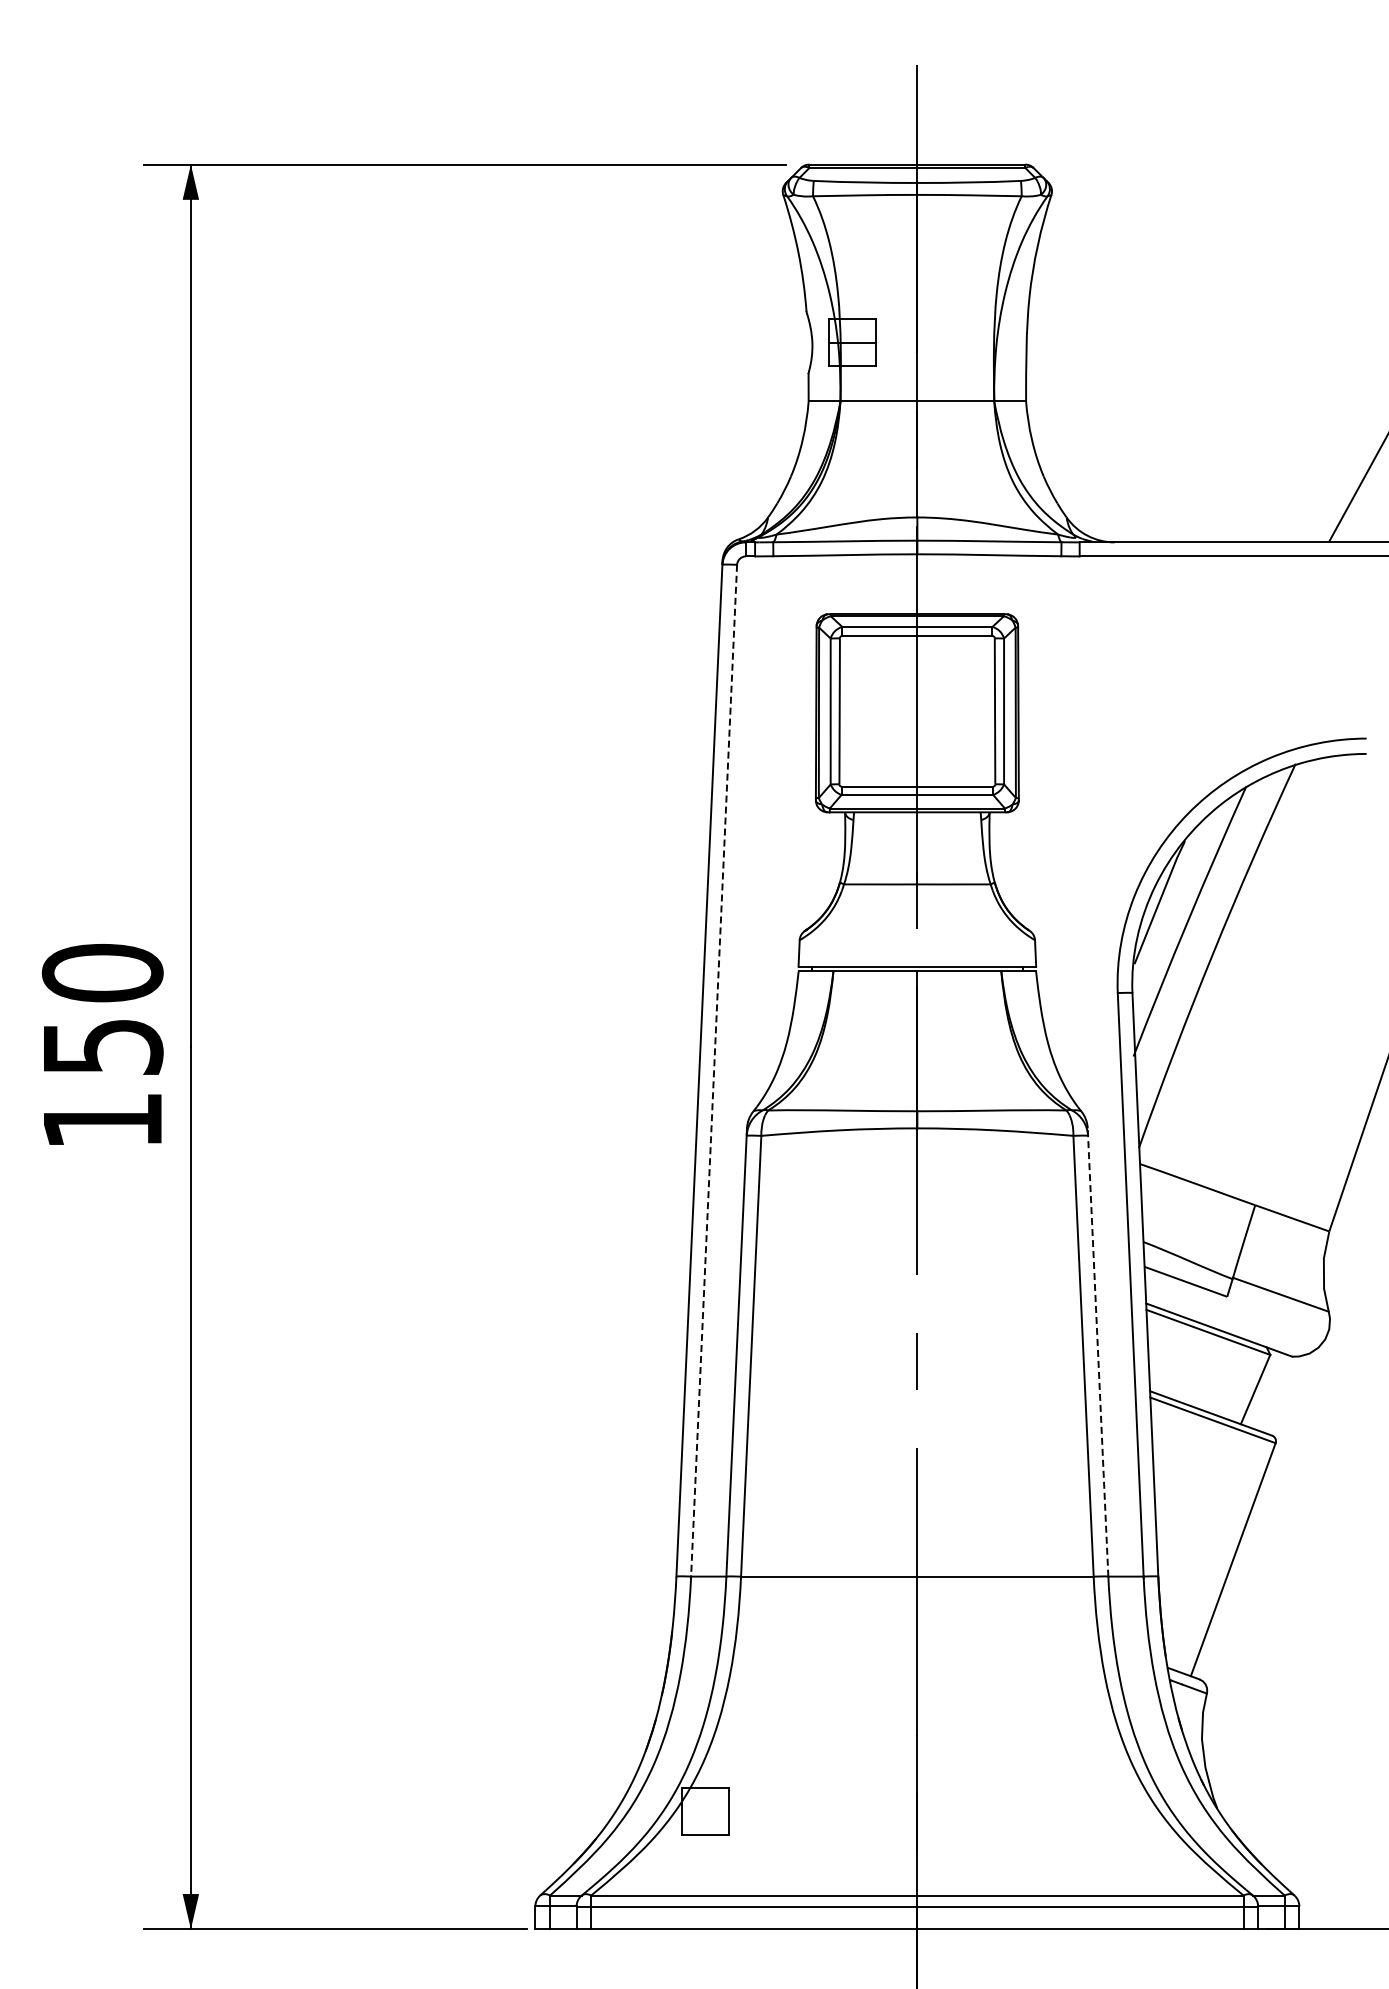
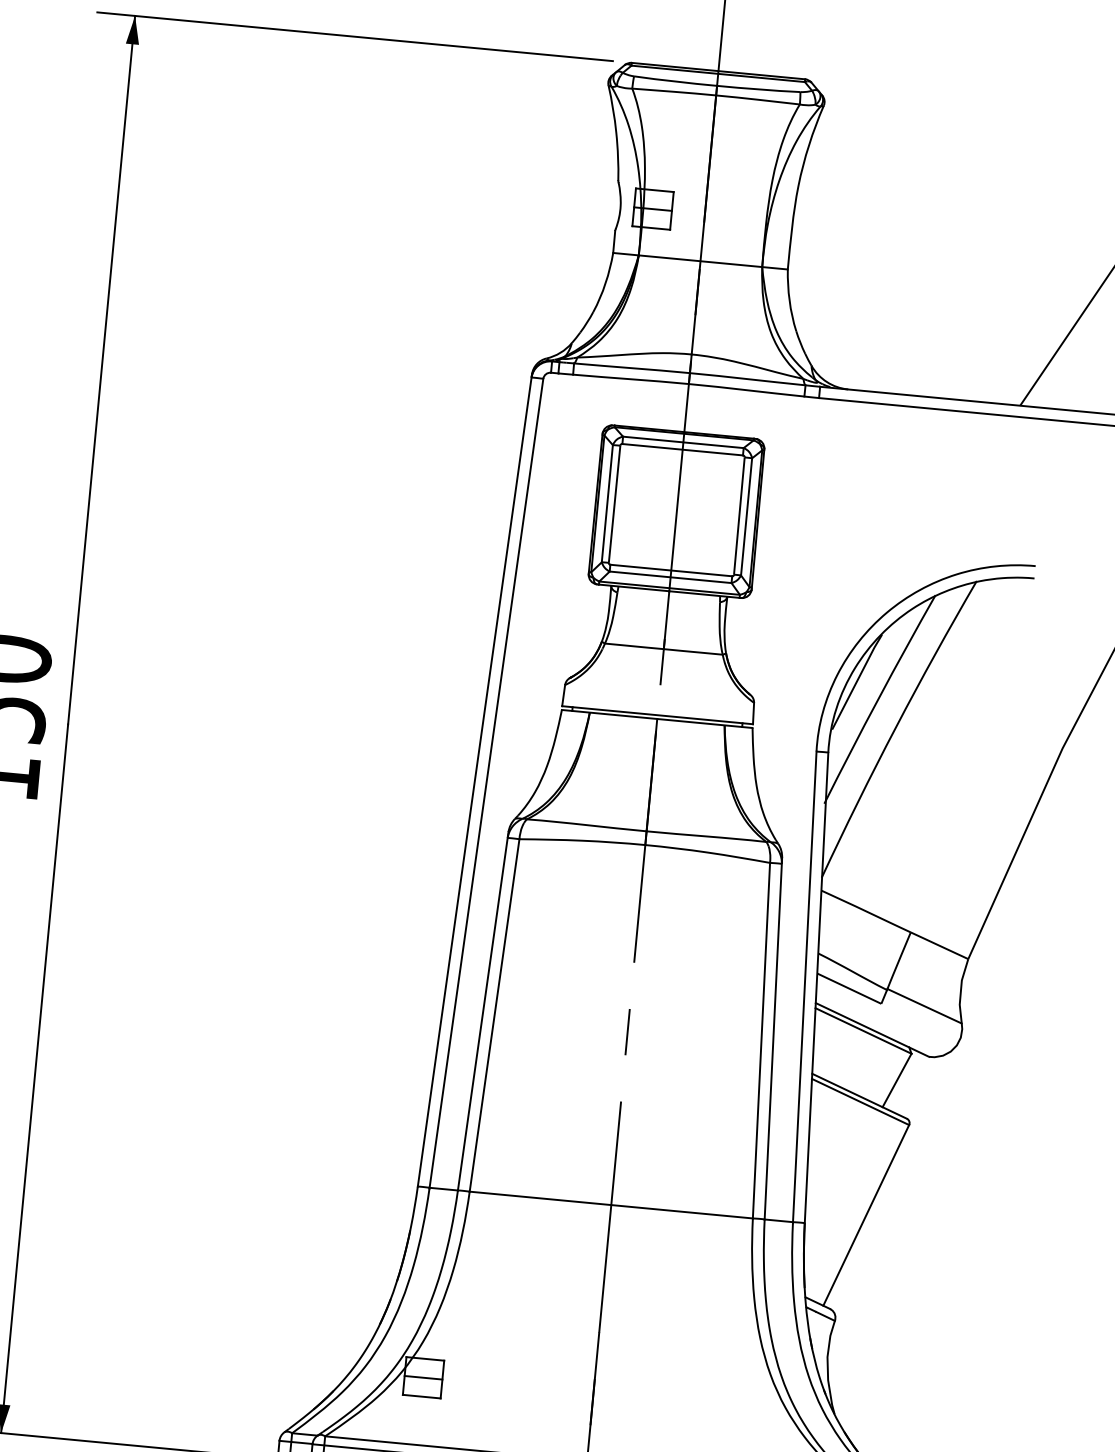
line: (714, 1071) -> (486, 783), dashed -> solid
line: (1098, 1352) -> (773, 1038), dashed -> solid
line: (705, 1811) -> (423, 1377), added

